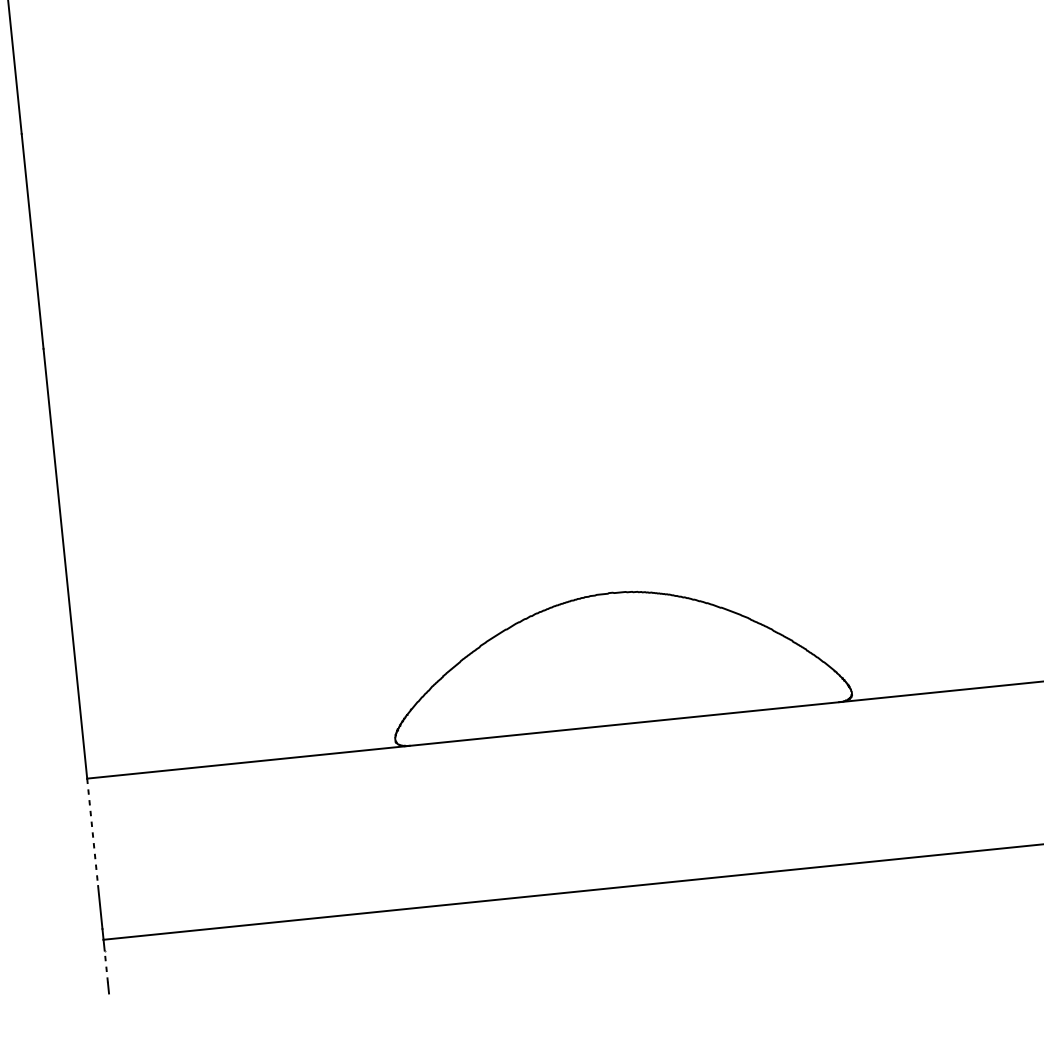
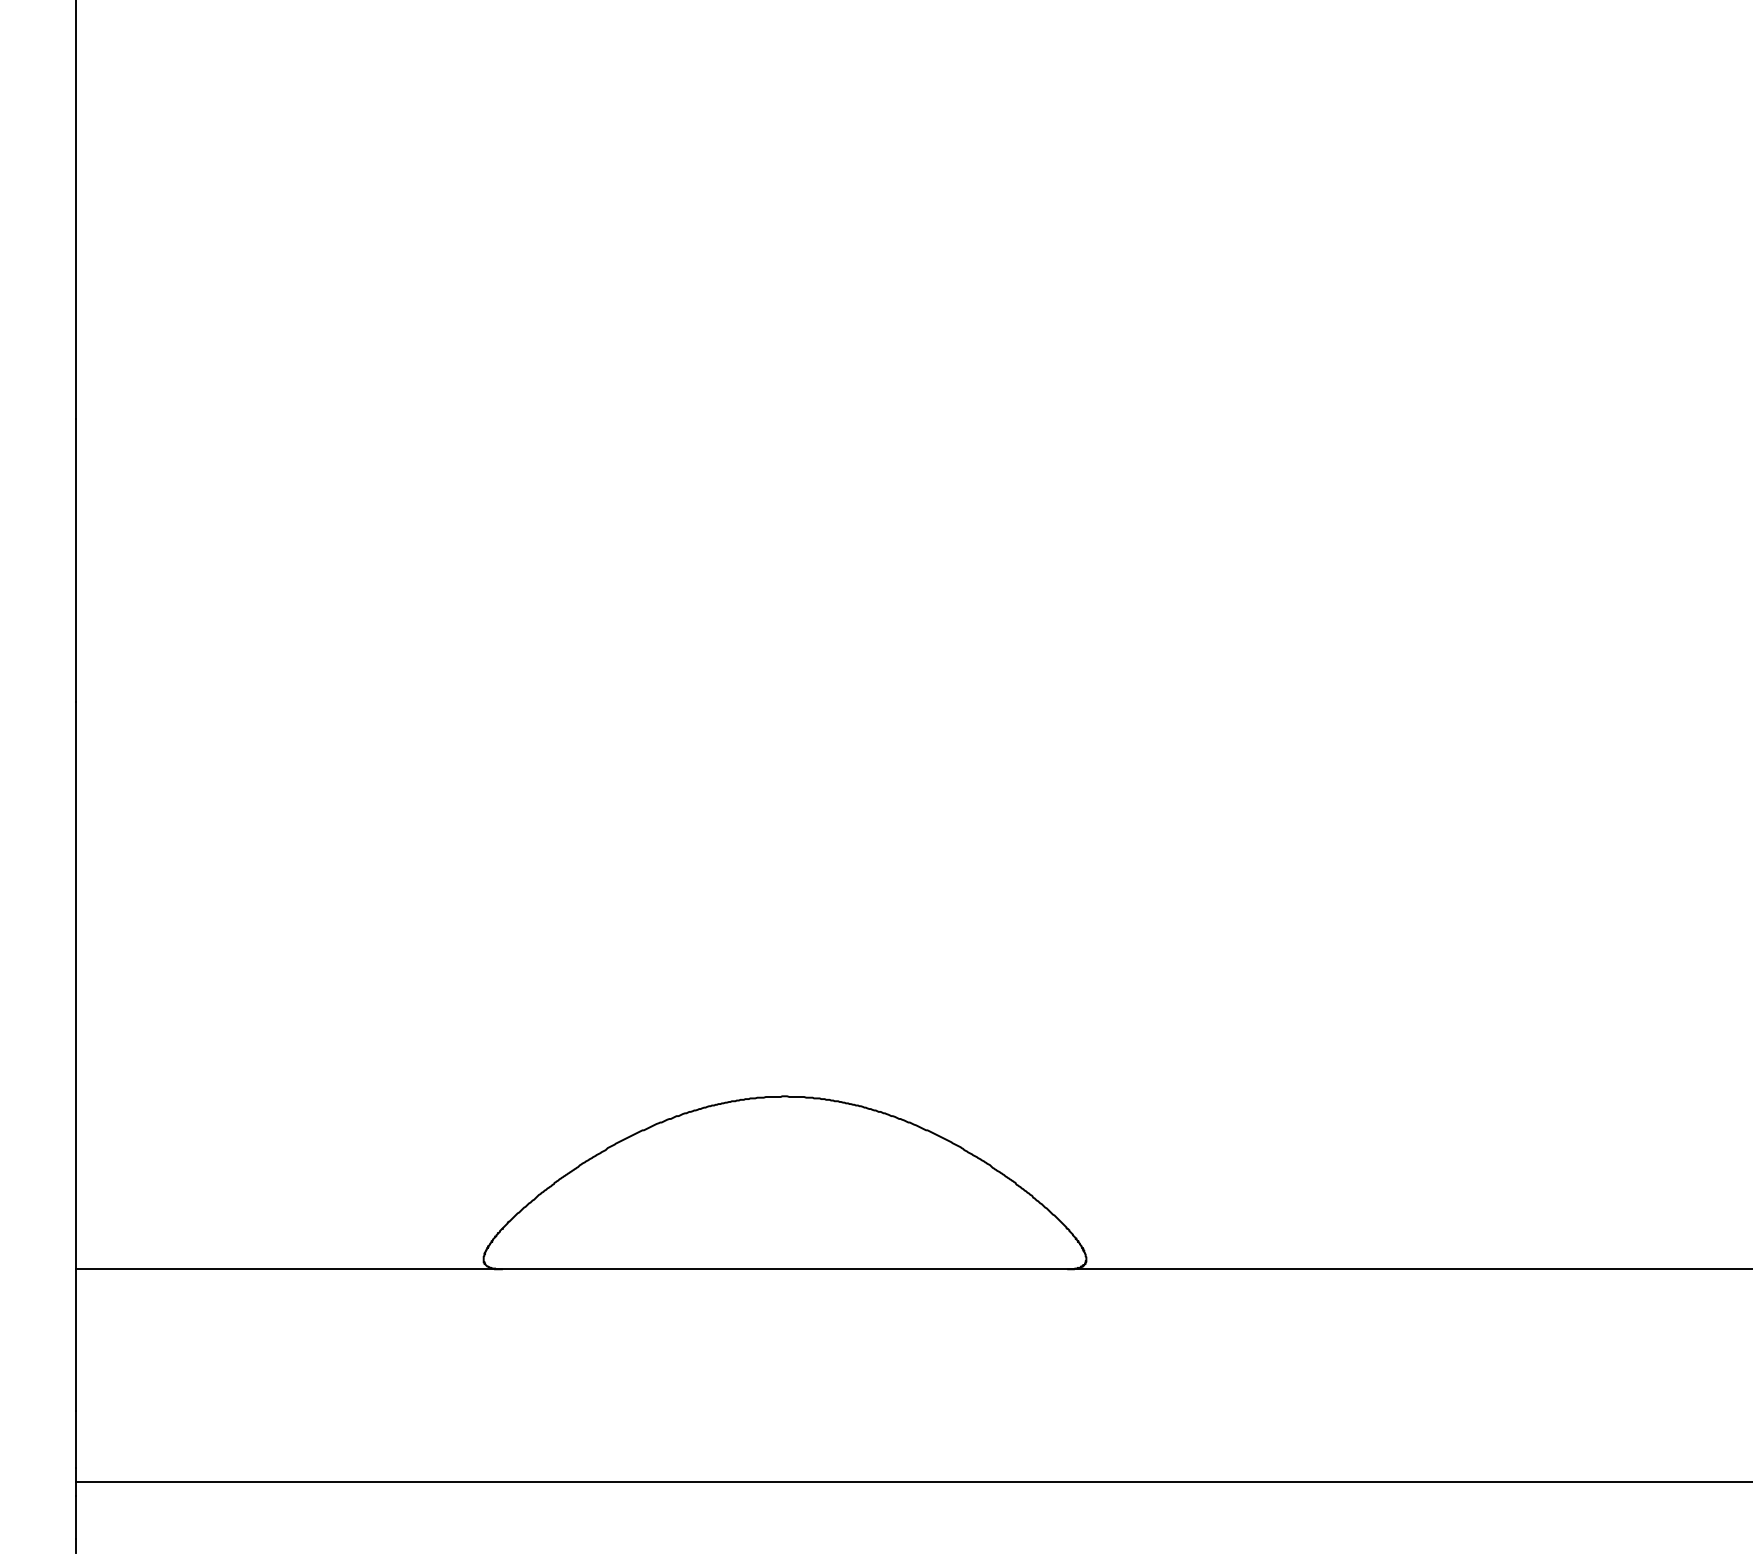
line: (92, 832) -> (75, 1340), dashed -> solid
line: (105, 966) -> (75, 1517), dashed -> solid

